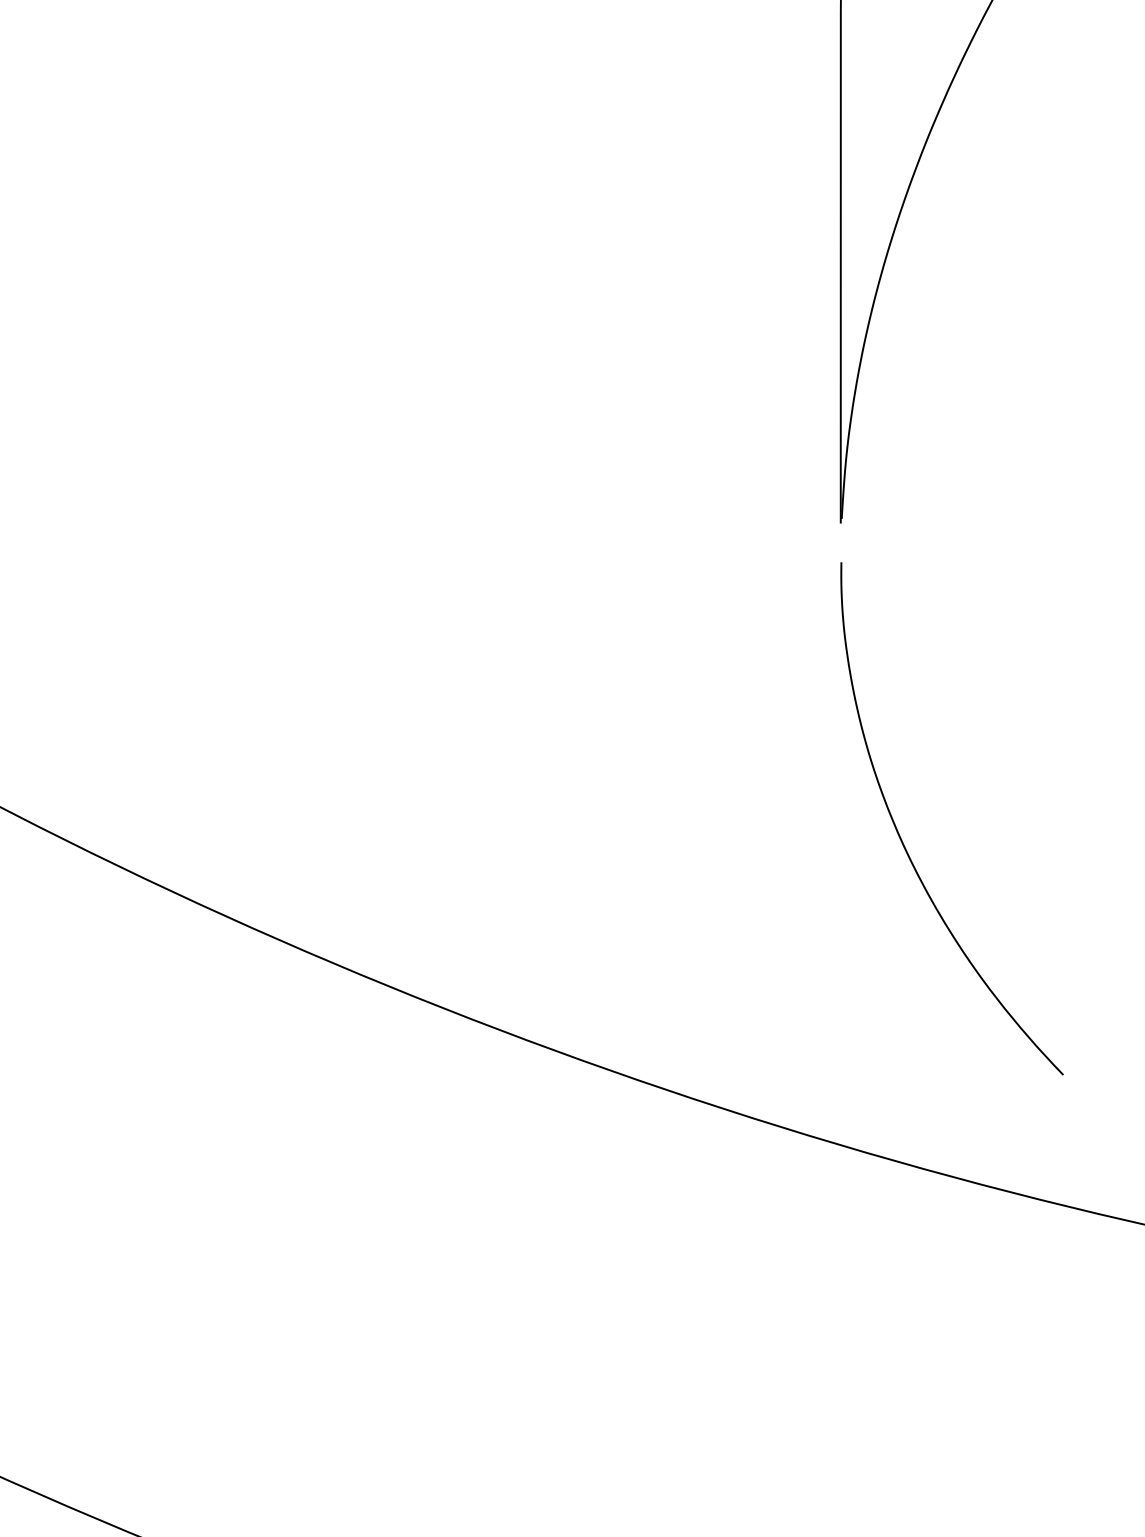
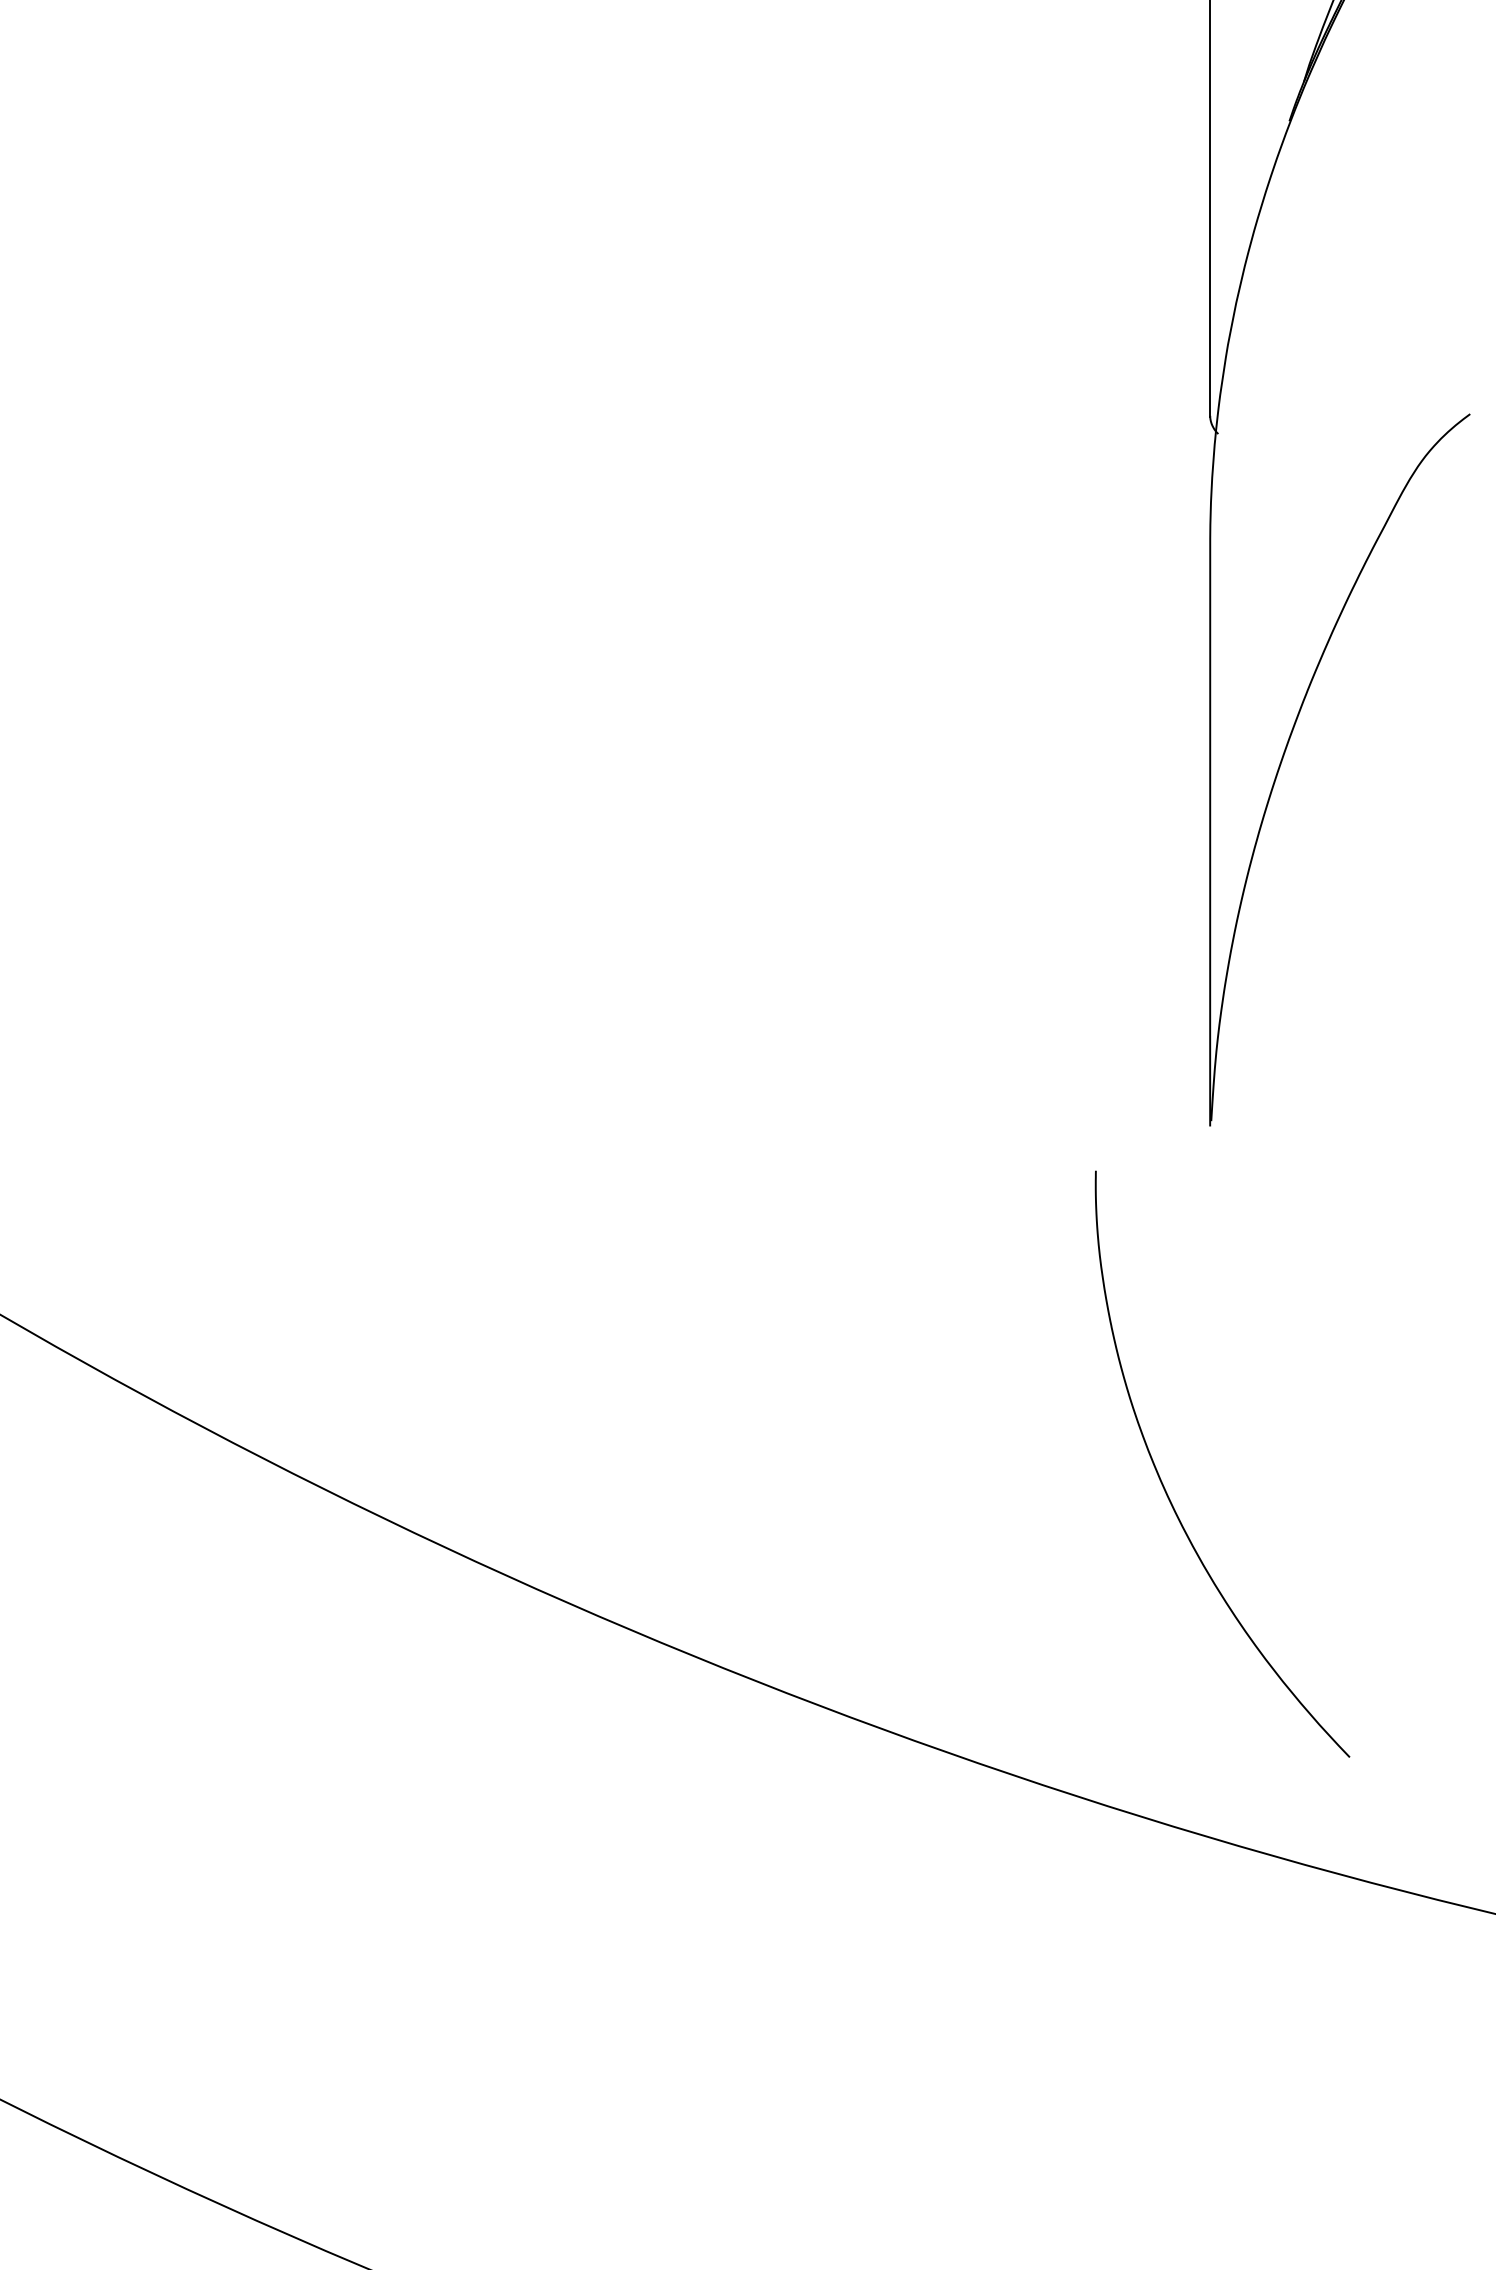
curve: (903, 841) -> (1166, 1490), moved

